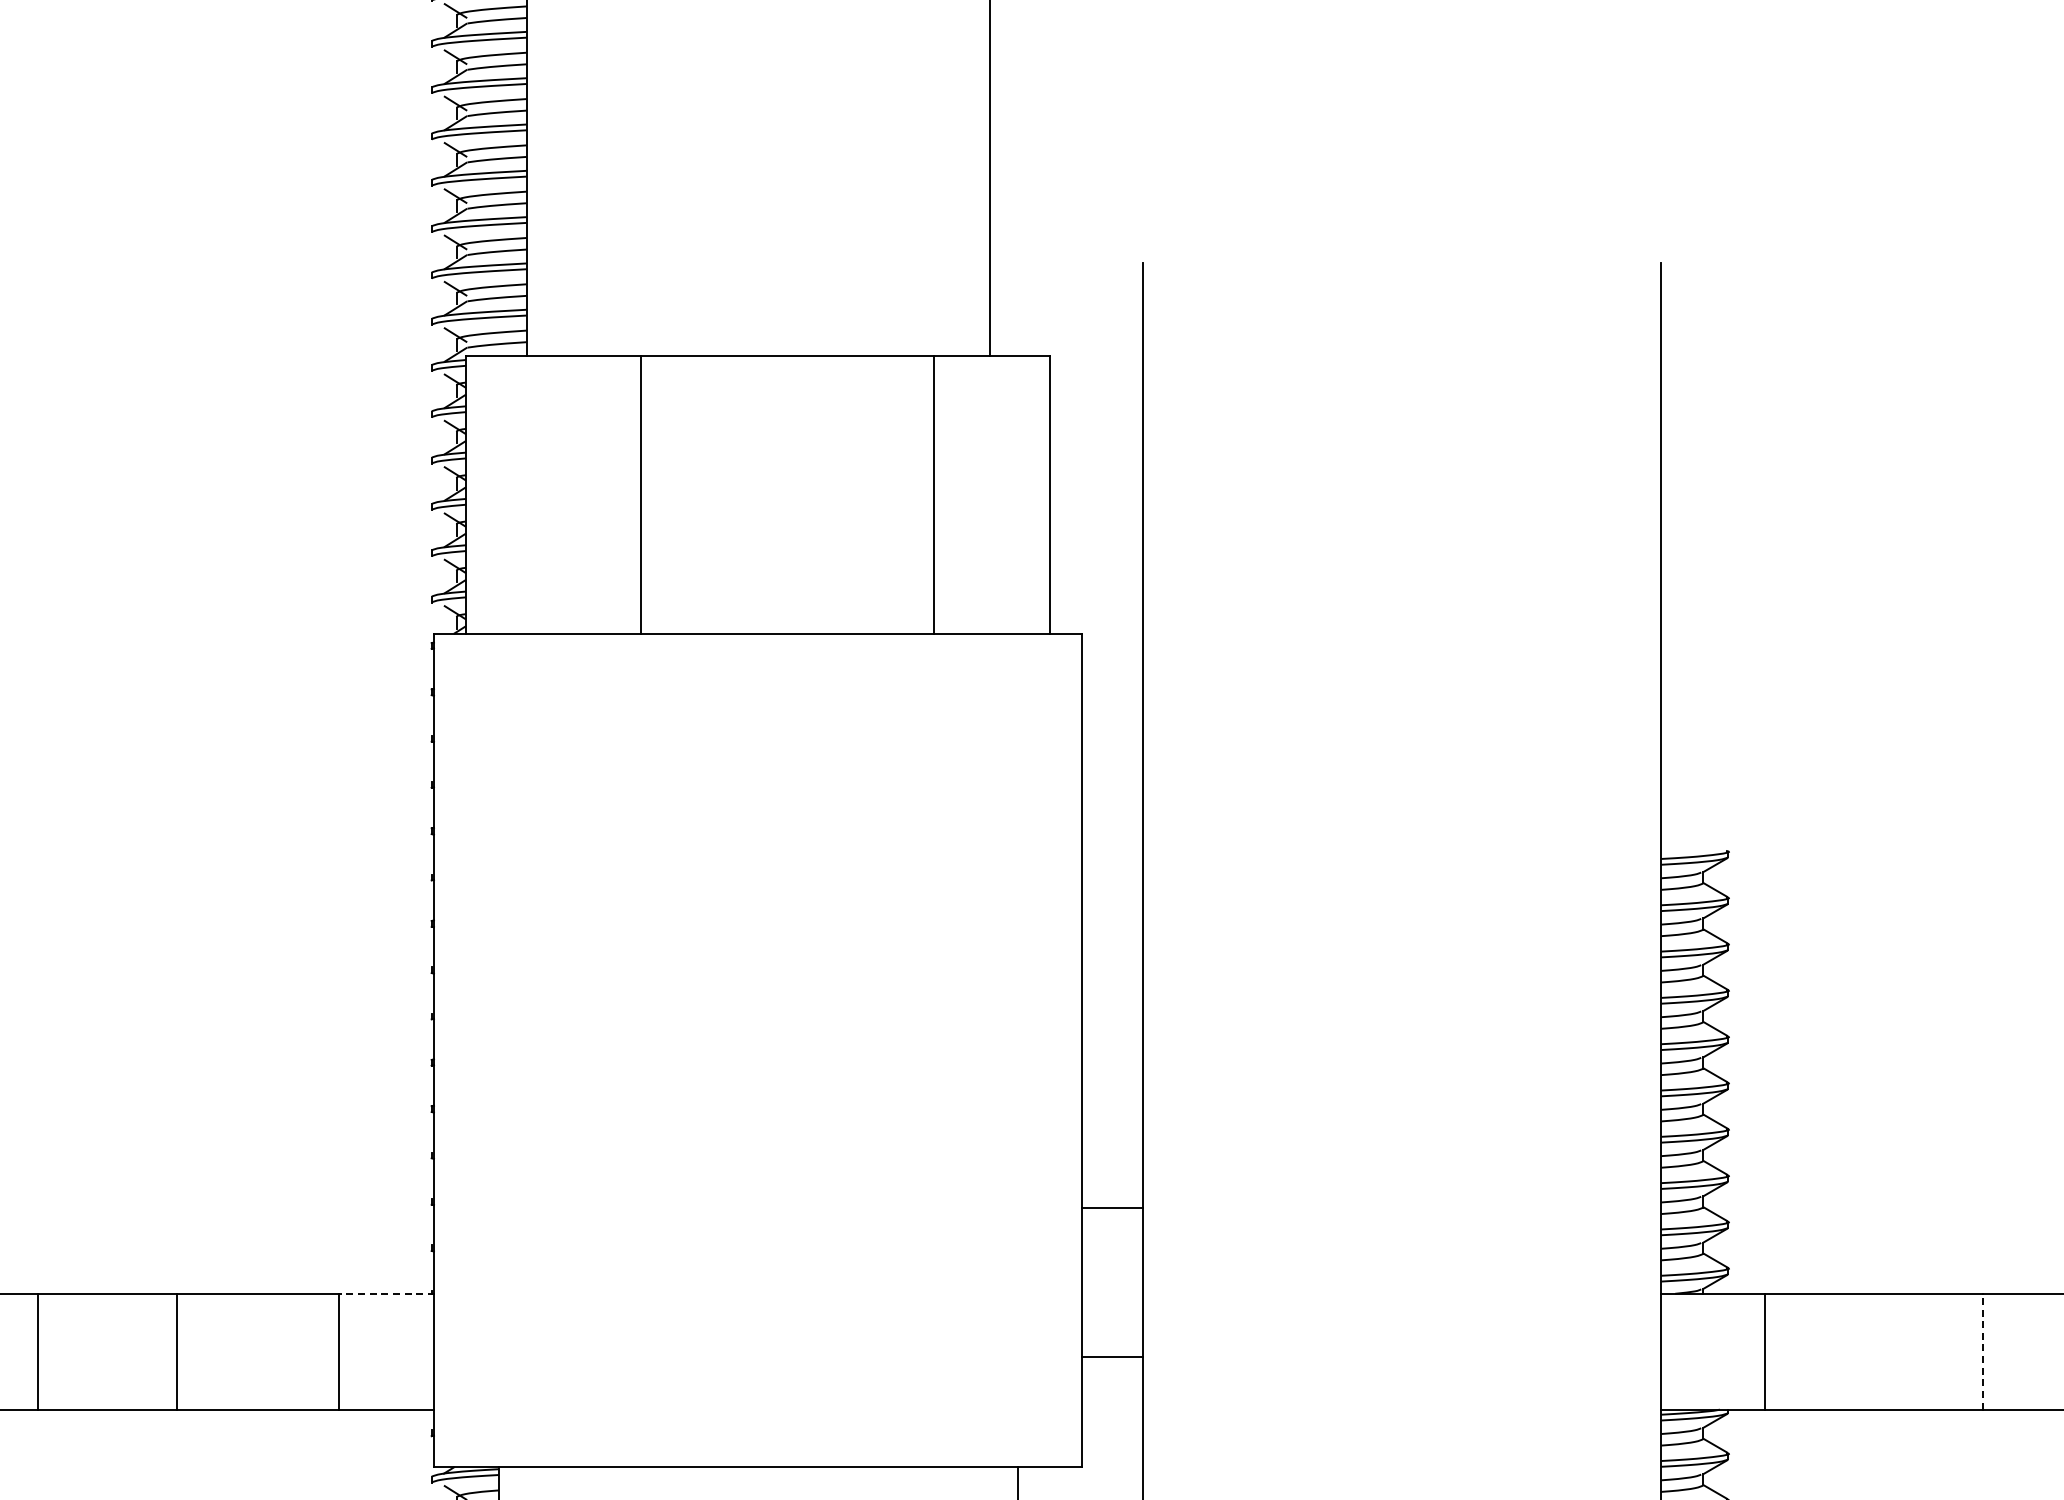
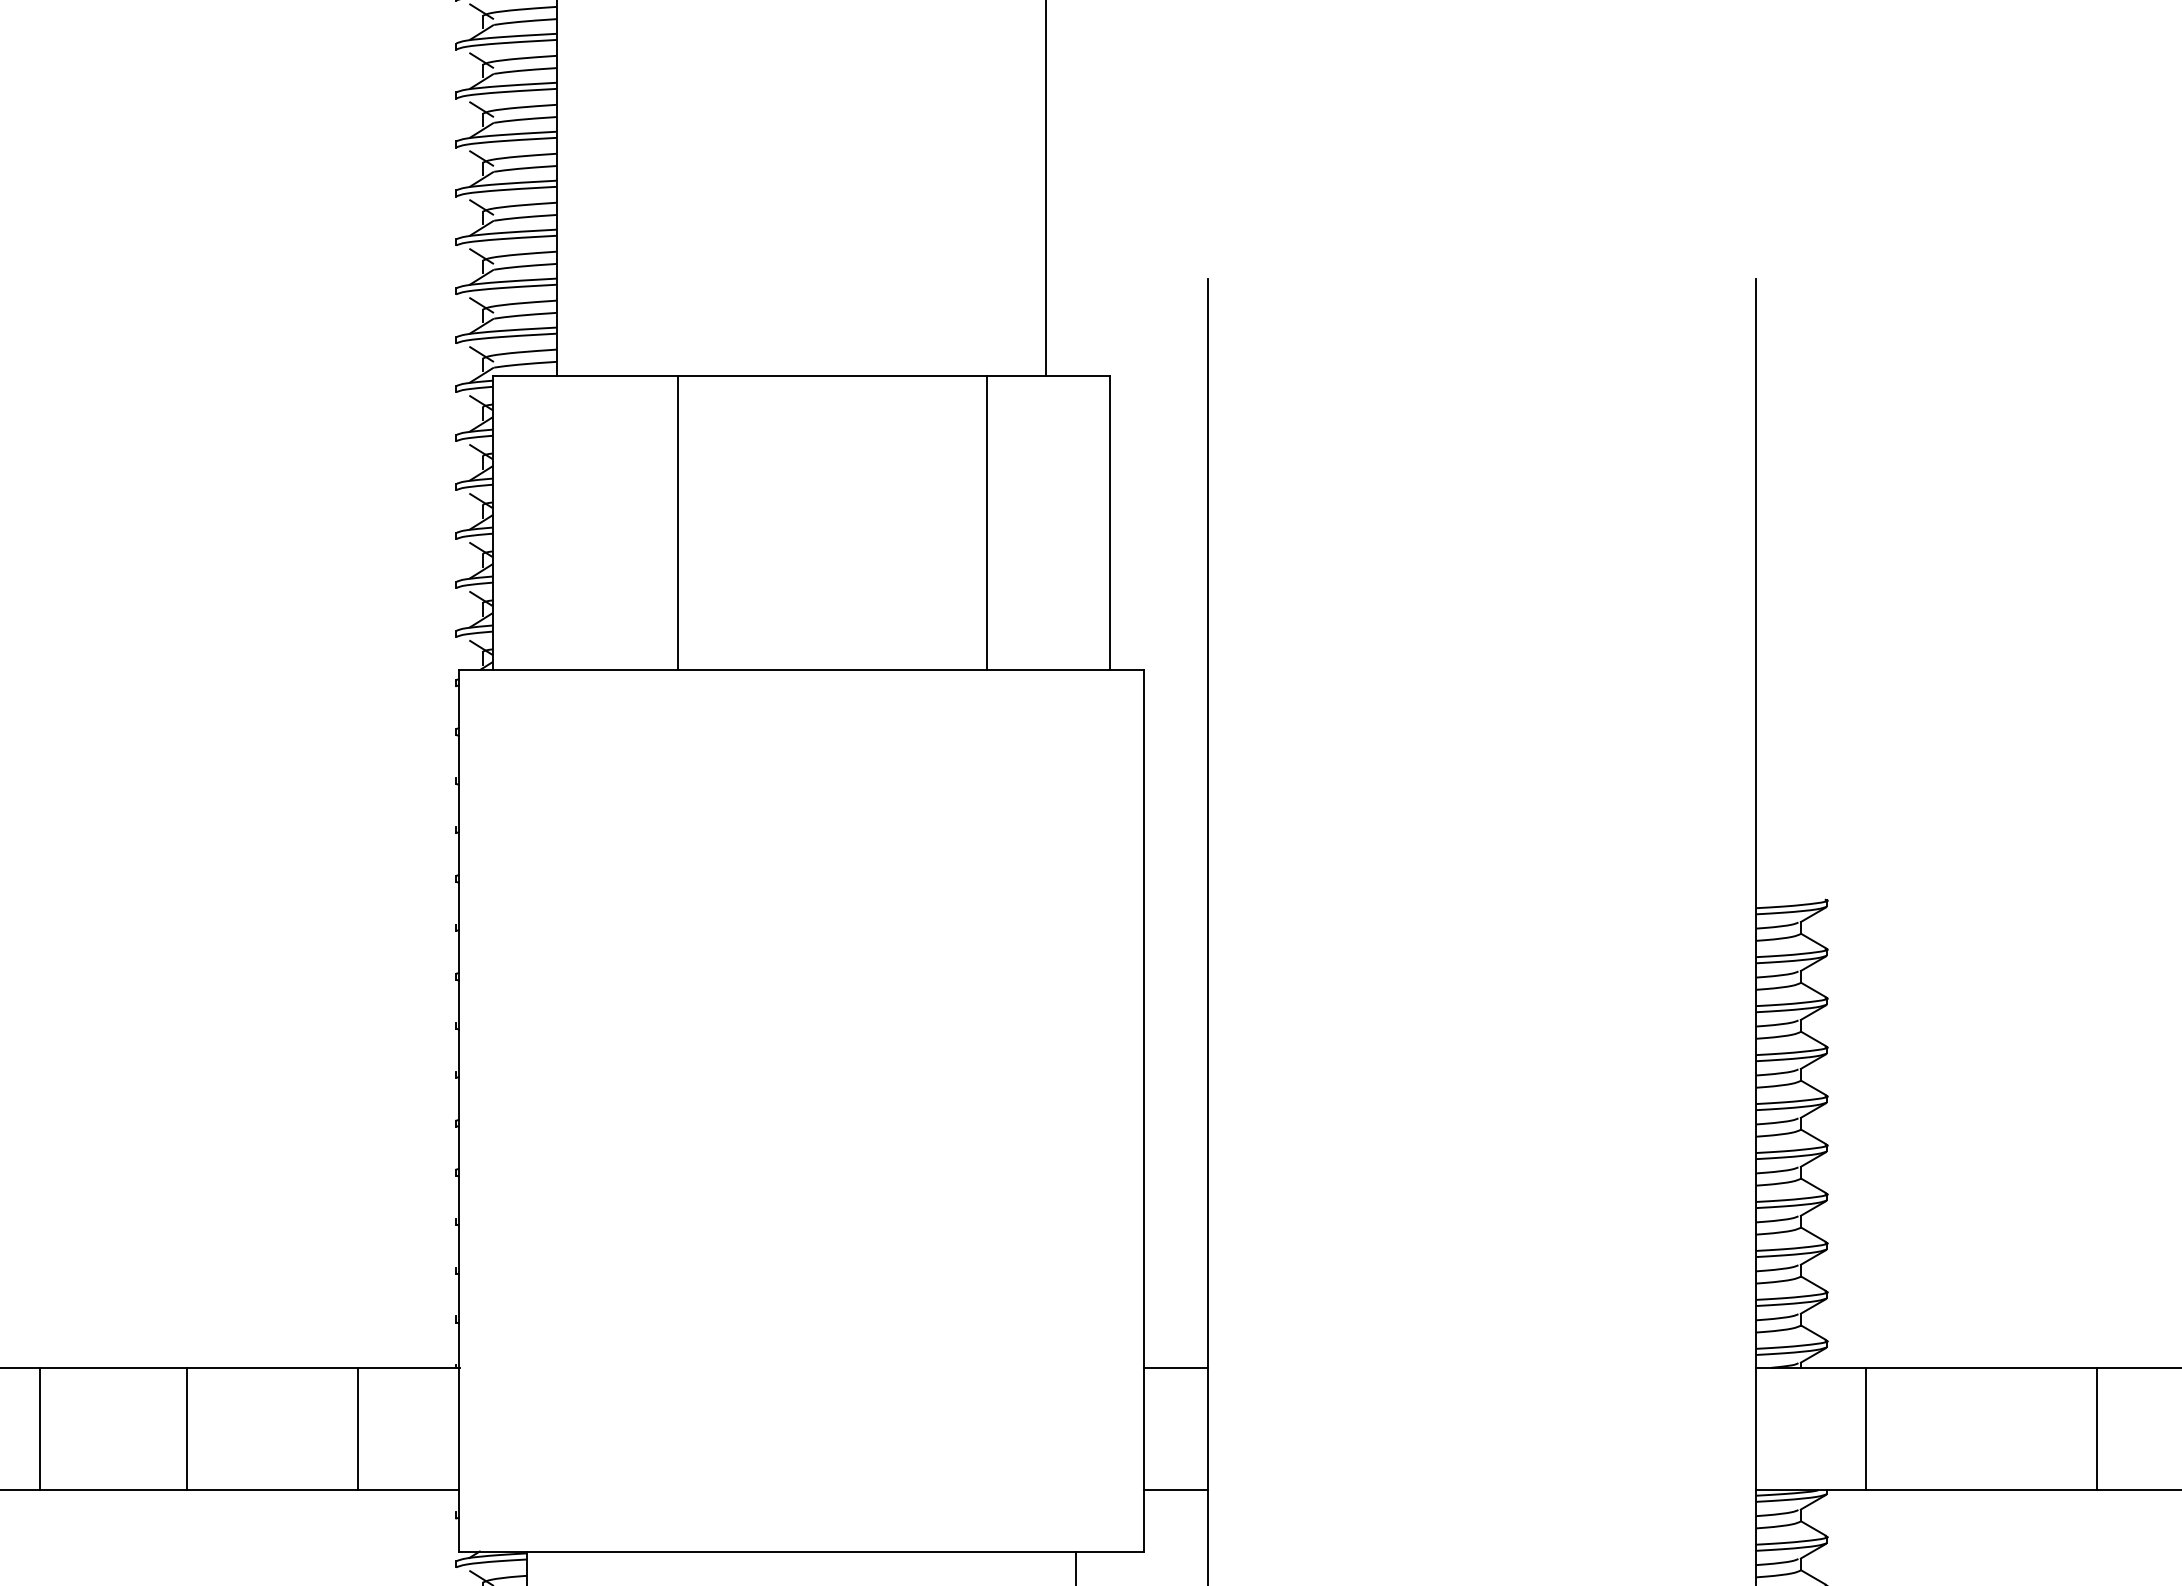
line: (1112, 1207) -> (1176, 1367), moved
line: (386, 1293) -> (408, 1367), dashed -> solid
line: (1983, 1351) -> (2096, 1428), dashed -> solid
line: (1112, 1356) -> (1176, 1490), moved

